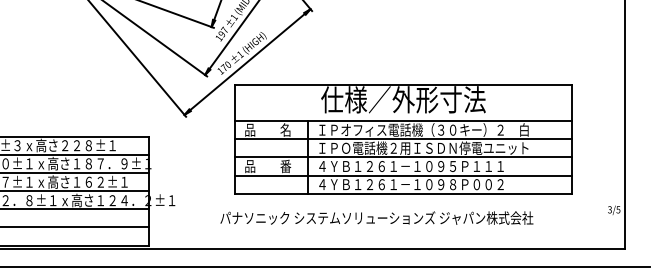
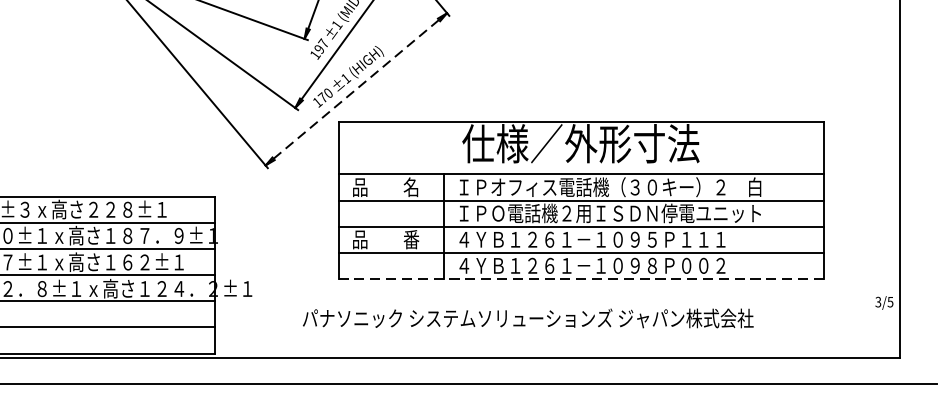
line: (247, 62) -> (356, 89), solid -> dashed
line: (404, 193) -> (582, 278), solid -> dashed
text: (376, 217) -> (527, 317), moved

